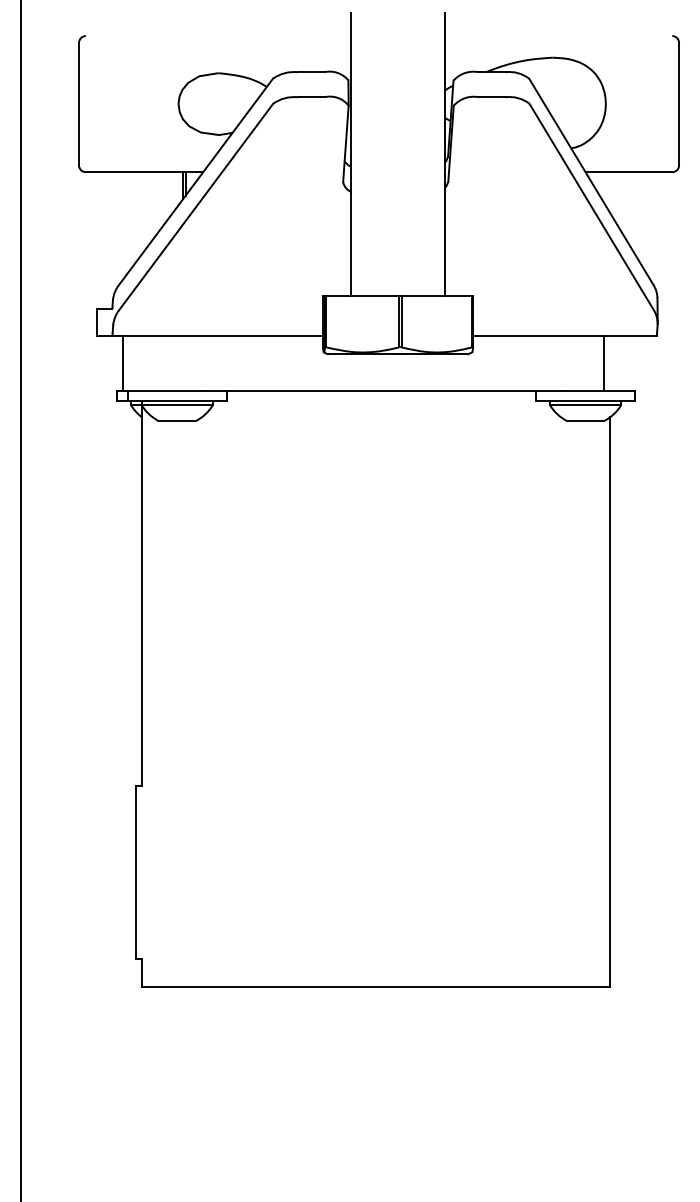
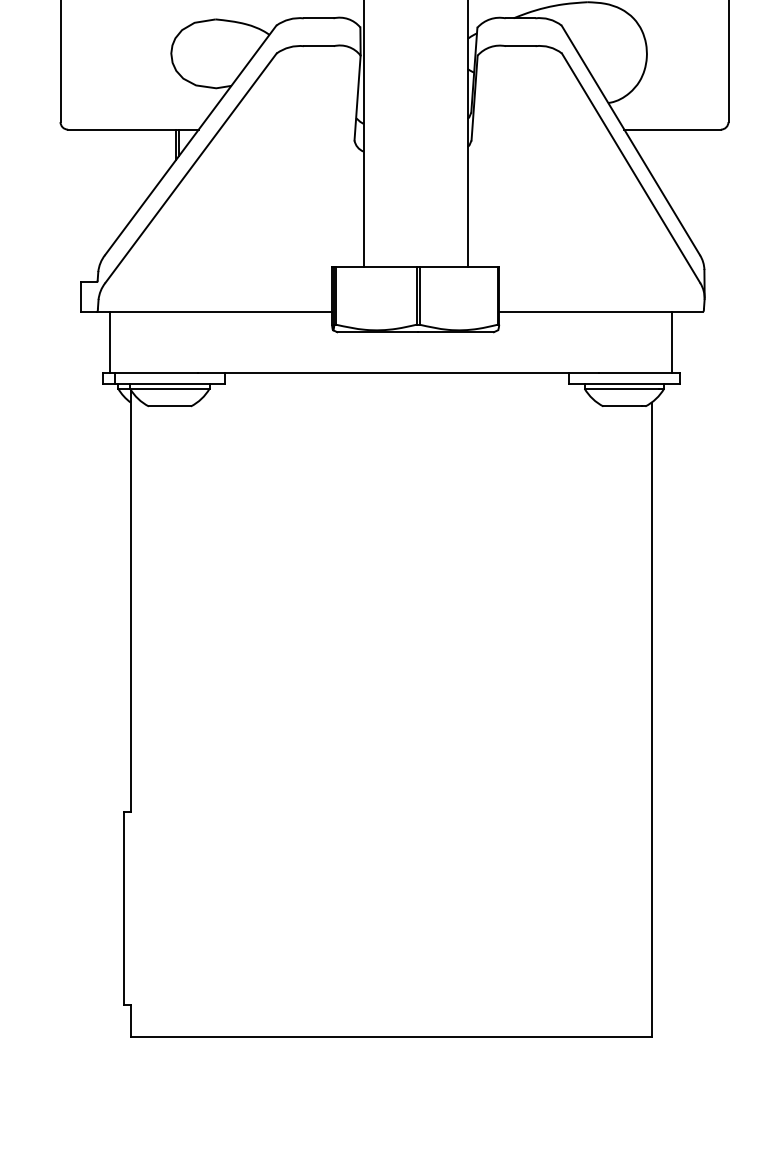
line: (603, 363) -> (672, 342), moved

